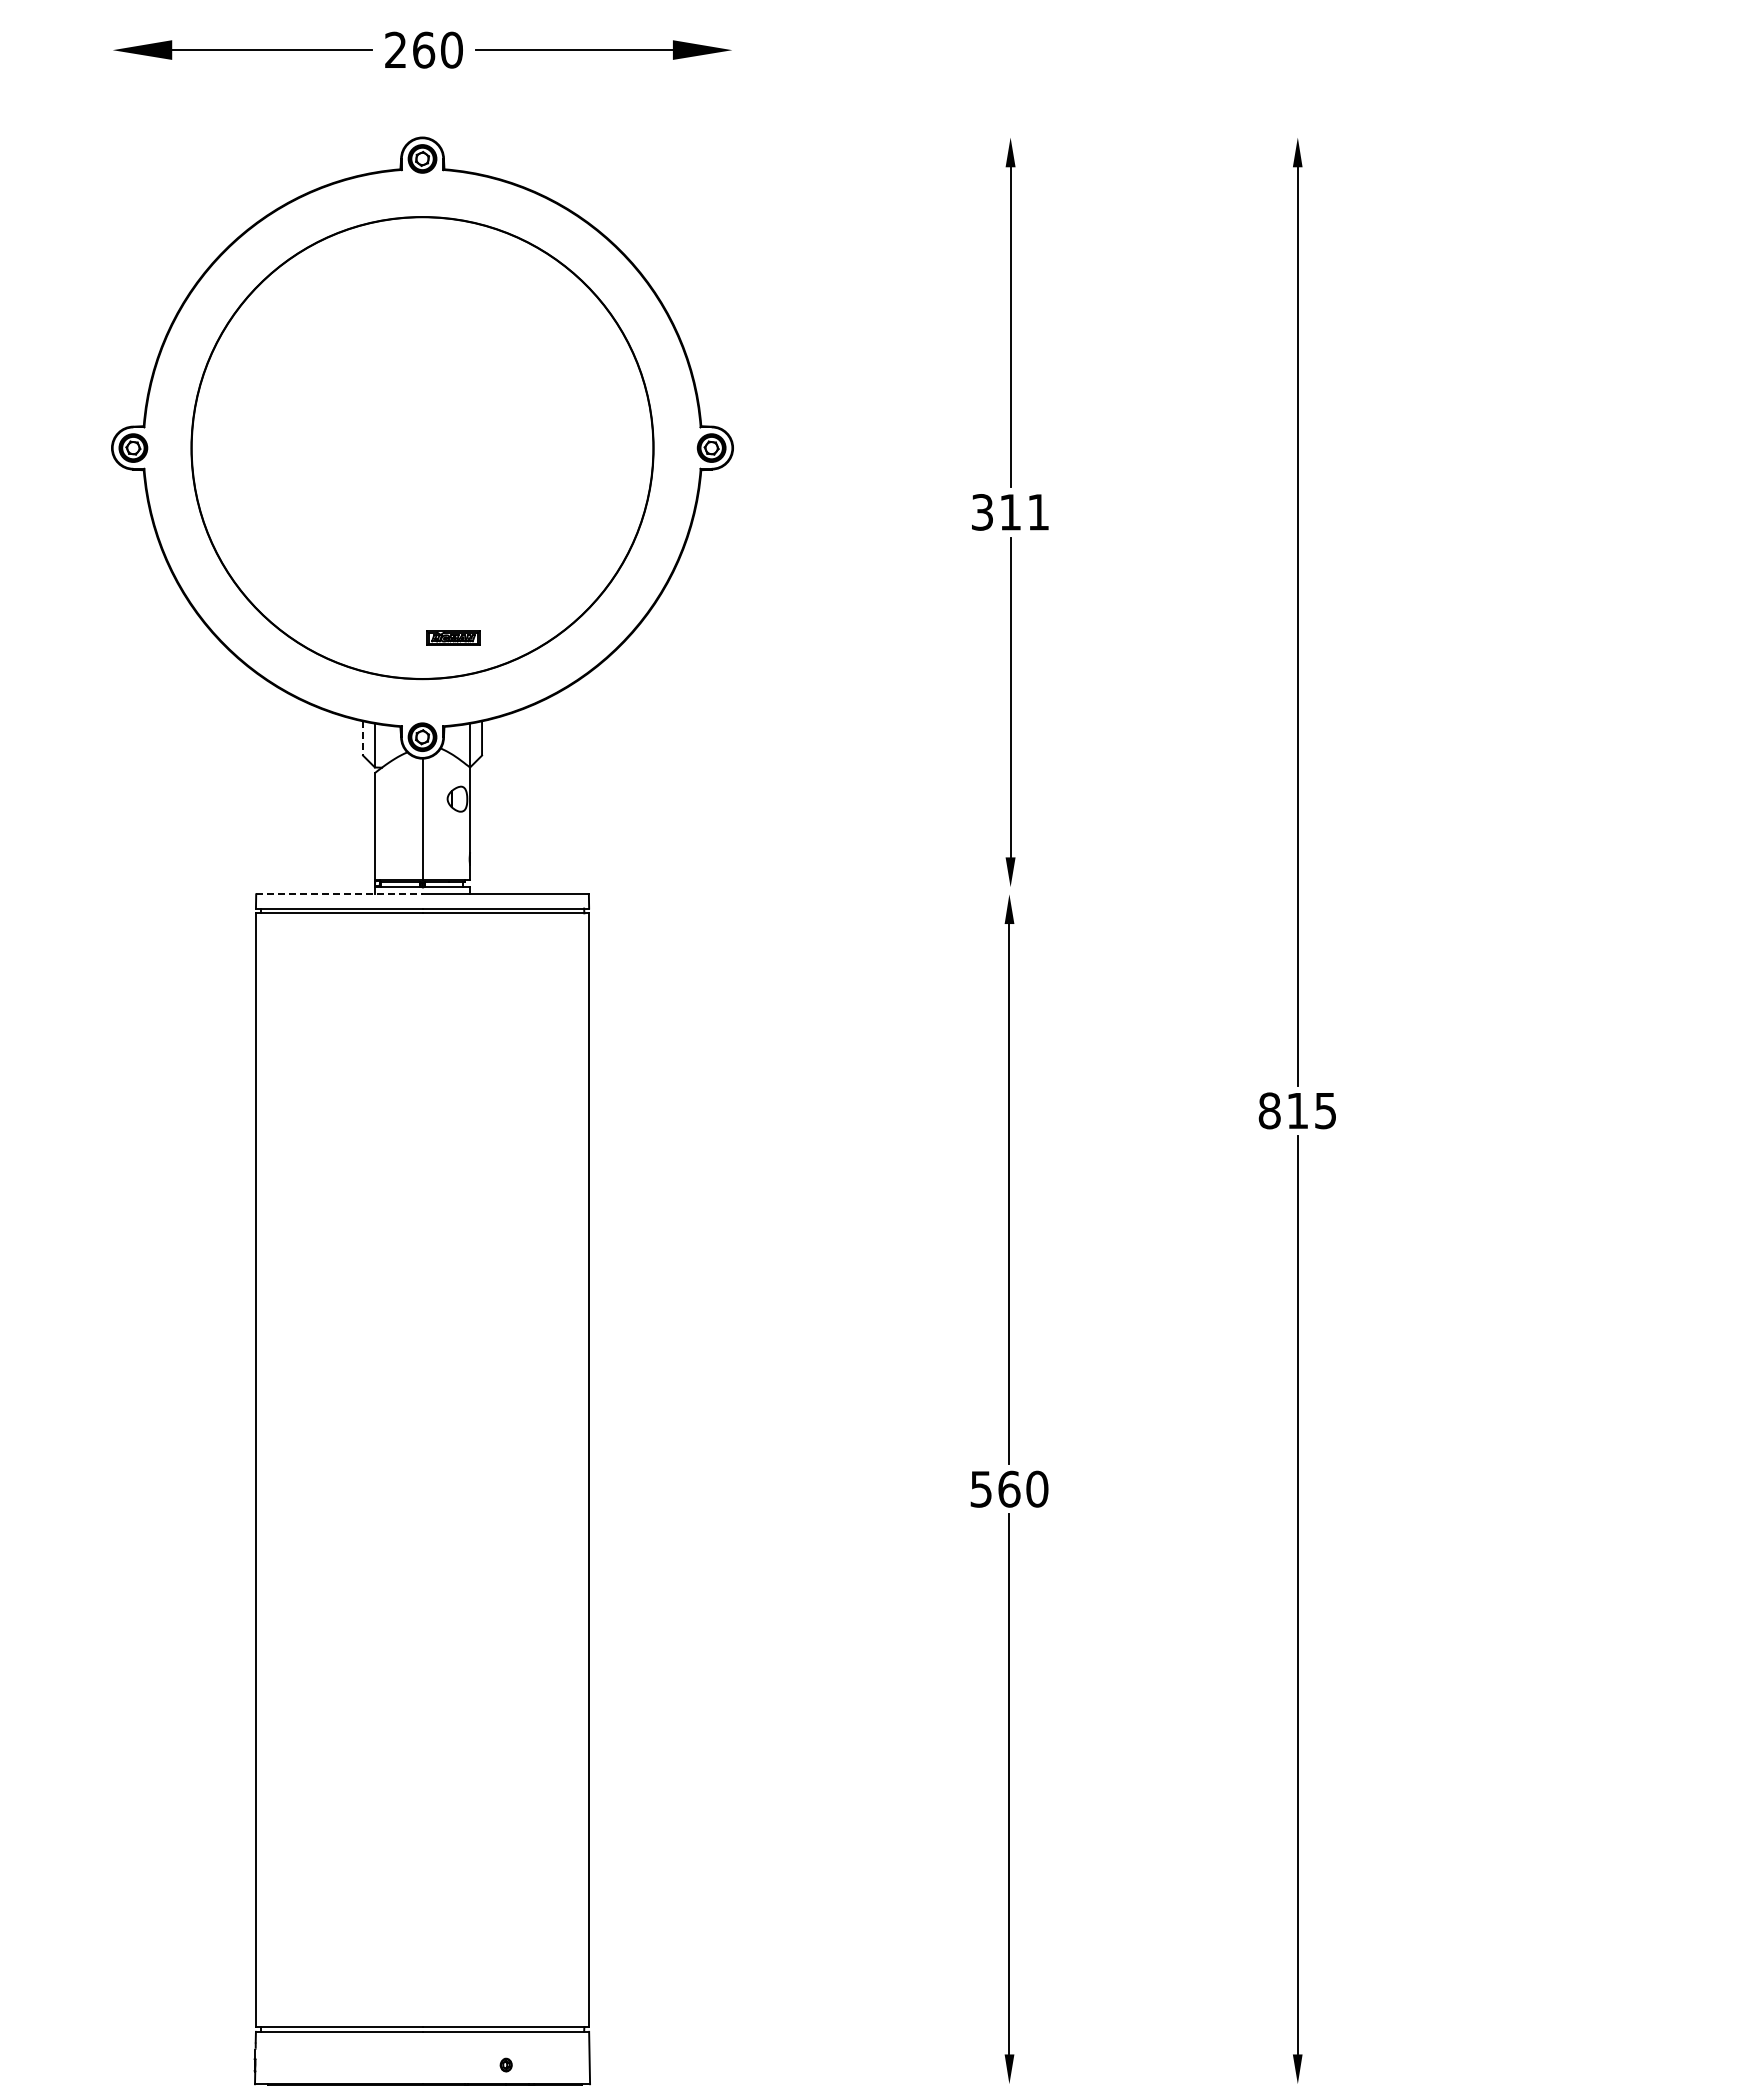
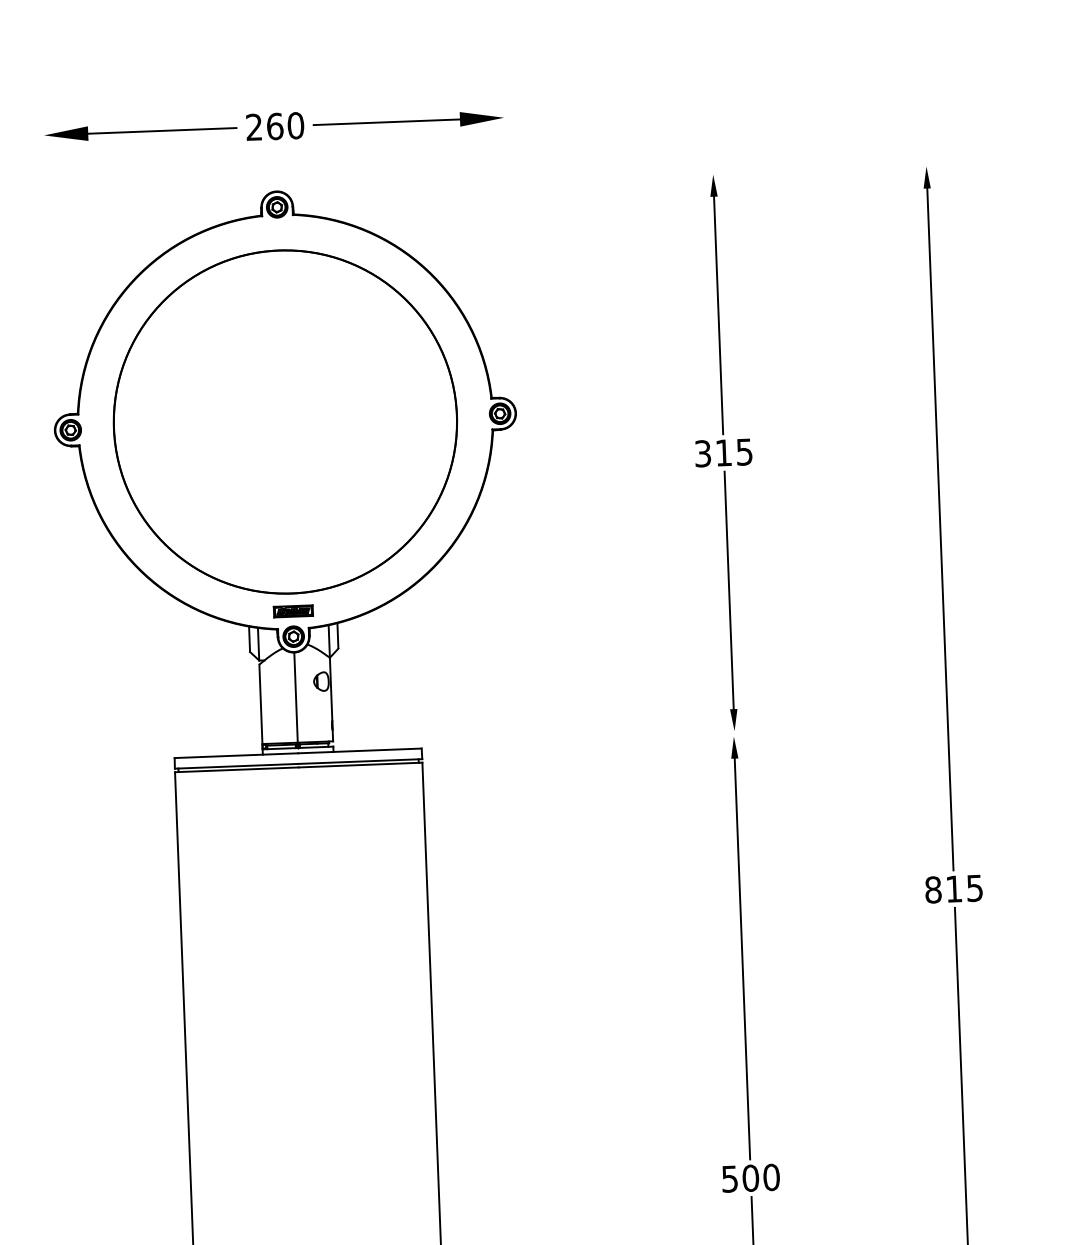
text: (1038, 512) -> (744, 452), 311 -> 315
part: (453, 637) -> (293, 610), moved
line: (363, 738) -> (249, 639), dashed -> solid
line: (339, 894) -> (236, 755), dashed -> solid
text: (1009, 1488) -> (750, 1177), 560 -> 500

